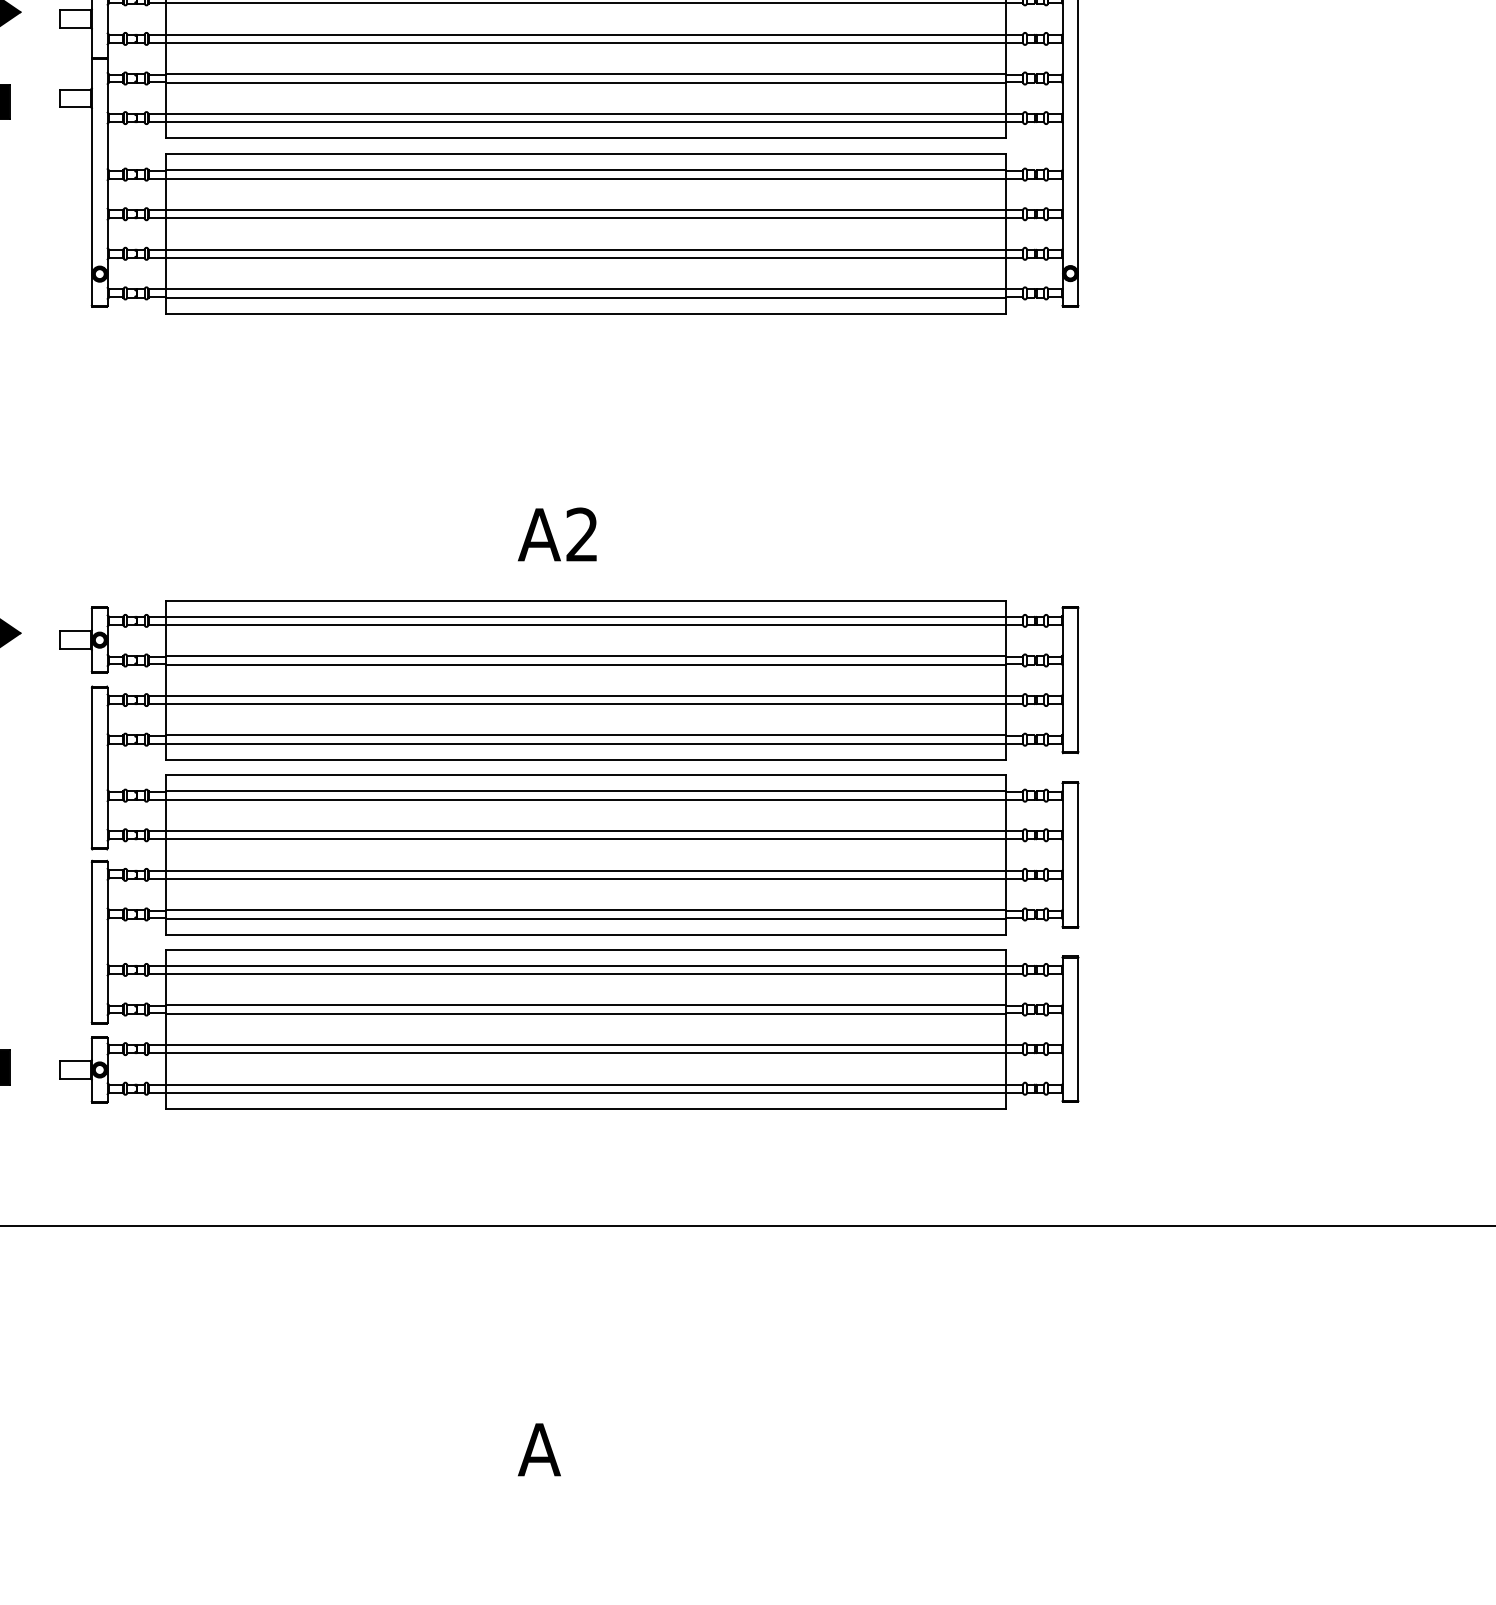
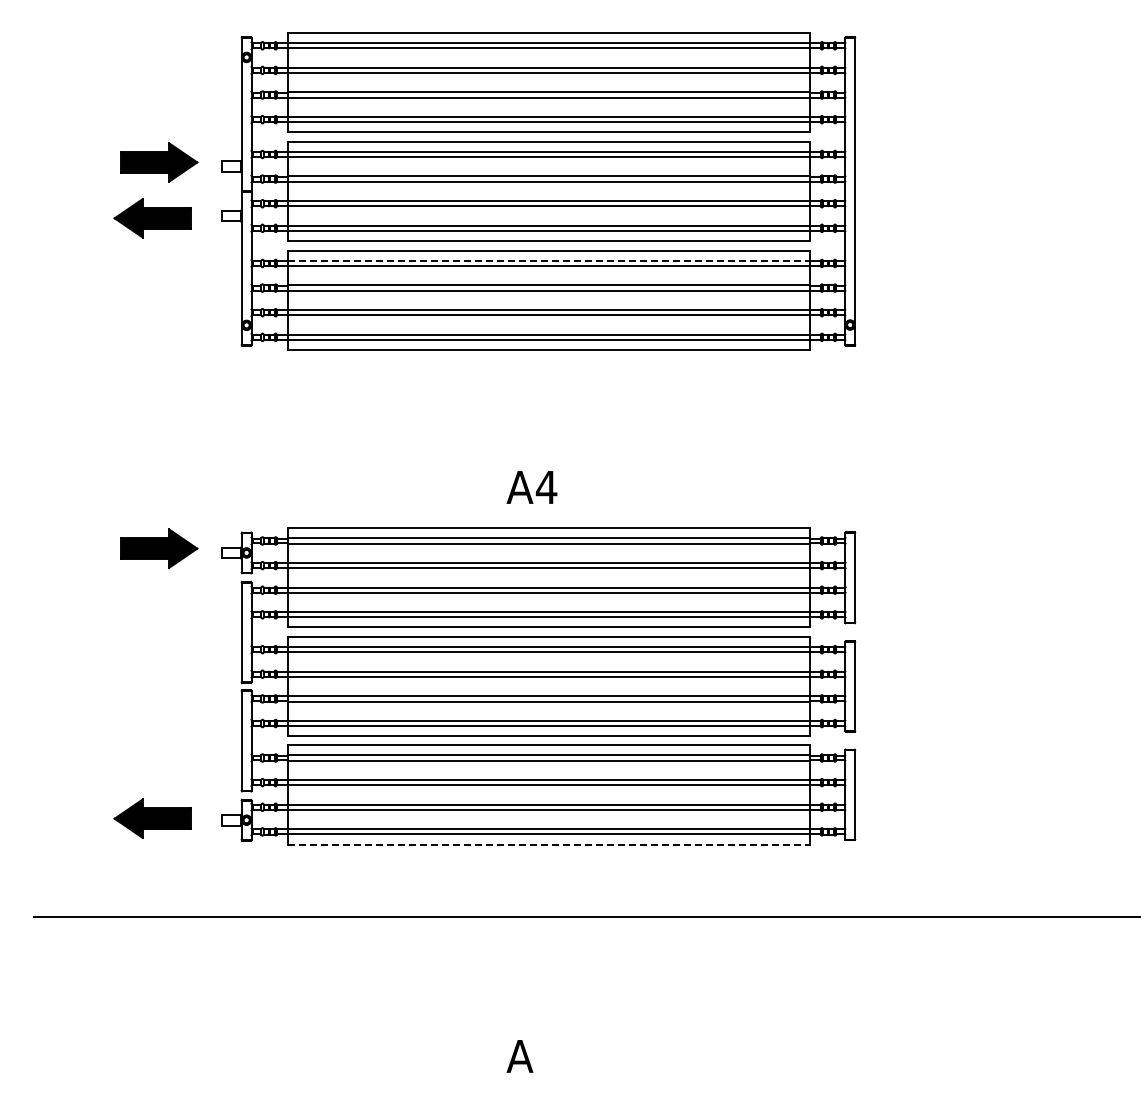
line: (586, 169) -> (549, 260), solid -> dashed
text: (582, 533) -> (546, 486), A2 -> A4
line: (586, 1109) -> (549, 844), solid -> dashed

